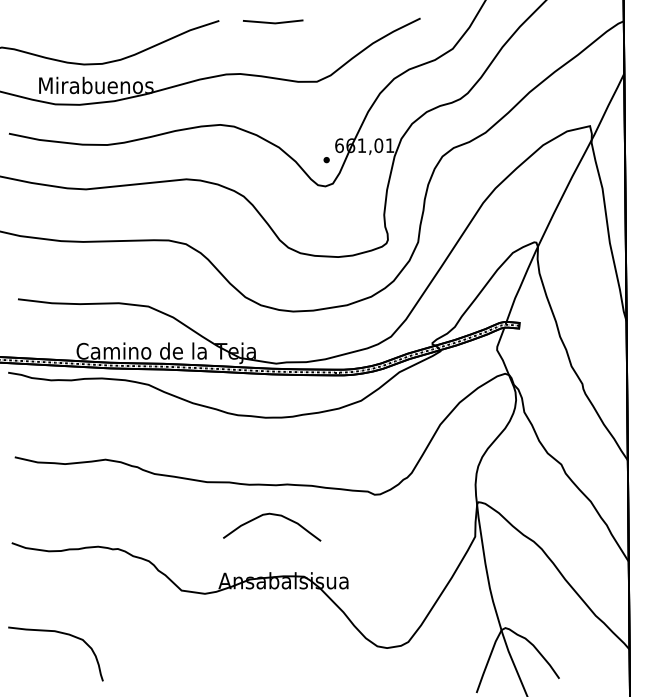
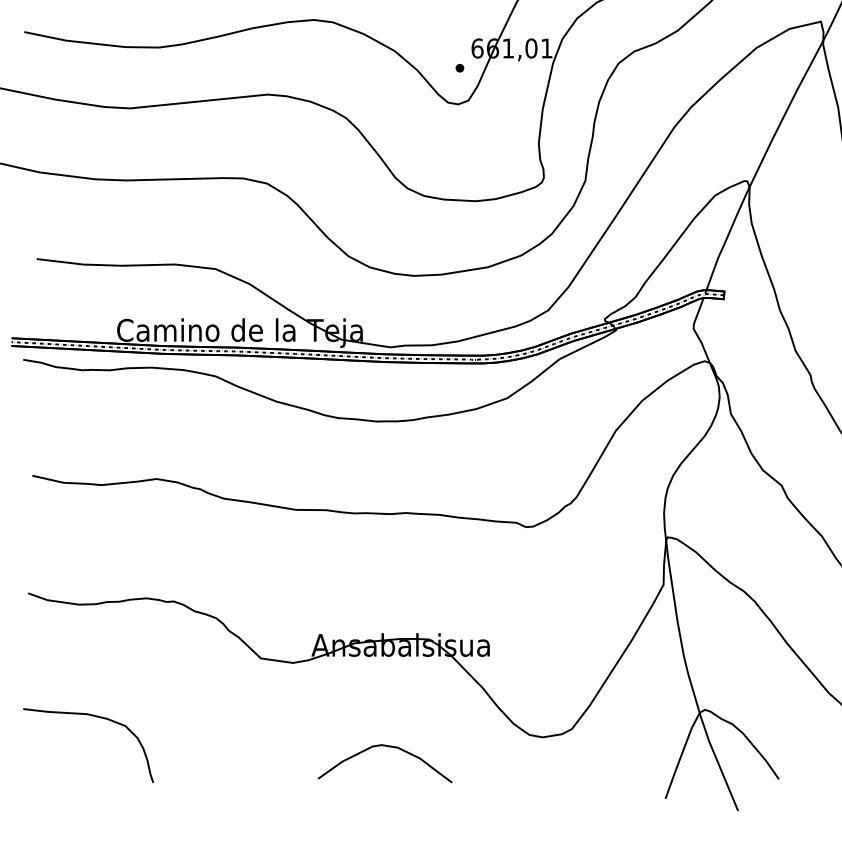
curve: (272, 515) -> (385, 747), moved

